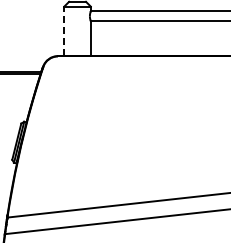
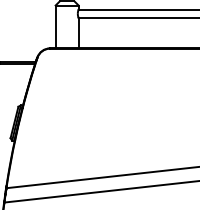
line: (64, 31) -> (55, 27), dashed -> solid

